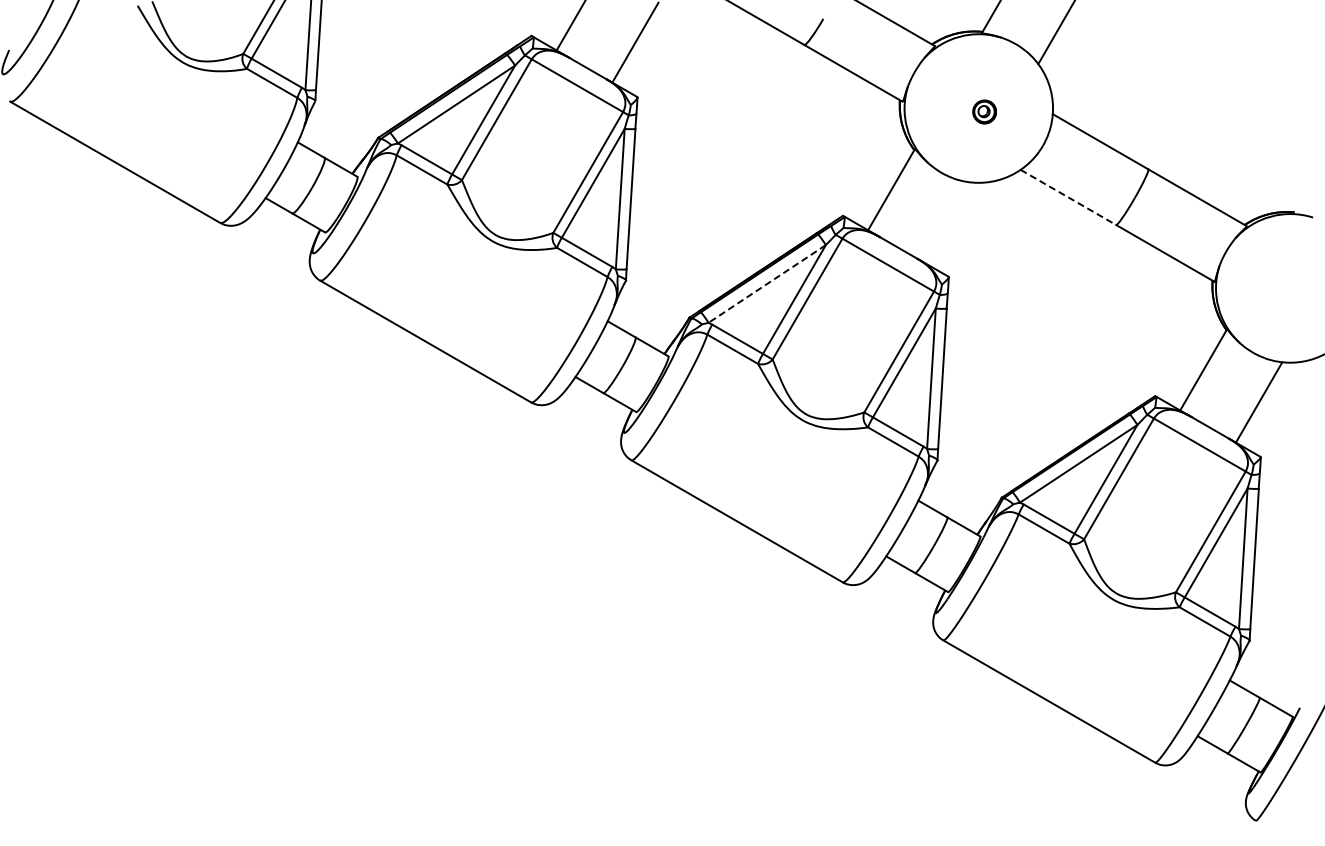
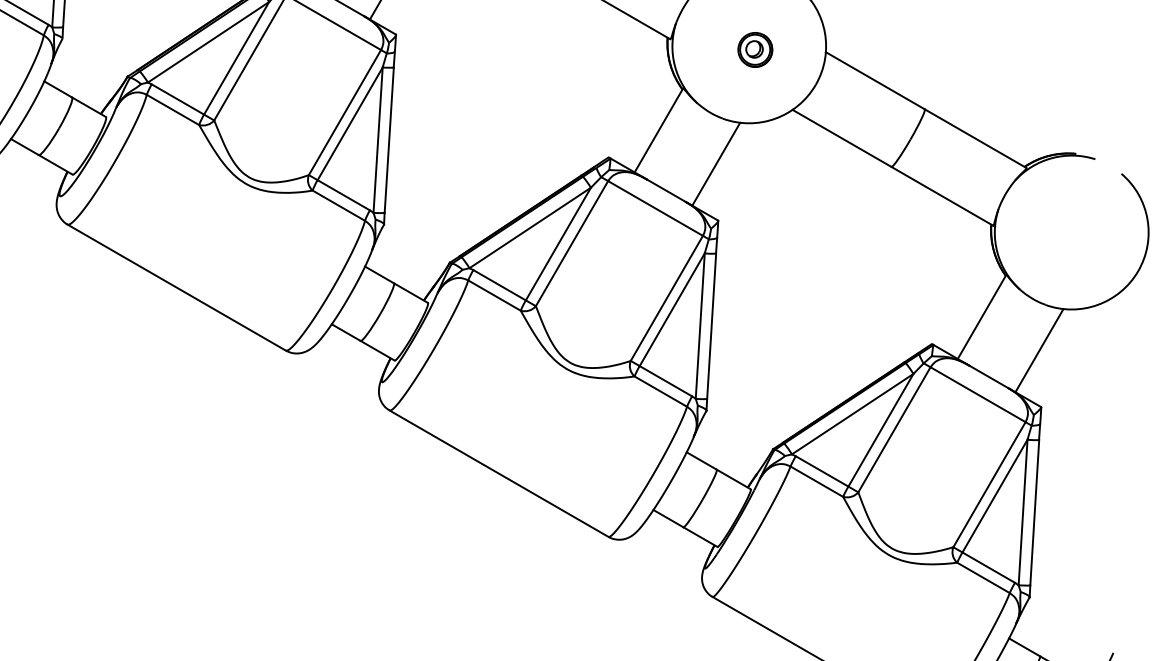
part: (984, 111) -> (755, 49), size x1.43
line: (1068, 197) -> (842, 138), dashed -> solid
line: (946, 222) -> (715, 164), added
line: (766, 284) -> (529, 228), dashed -> solid

